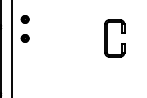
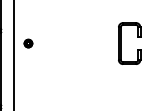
part: (24, 19) -> (27, 22), removed

